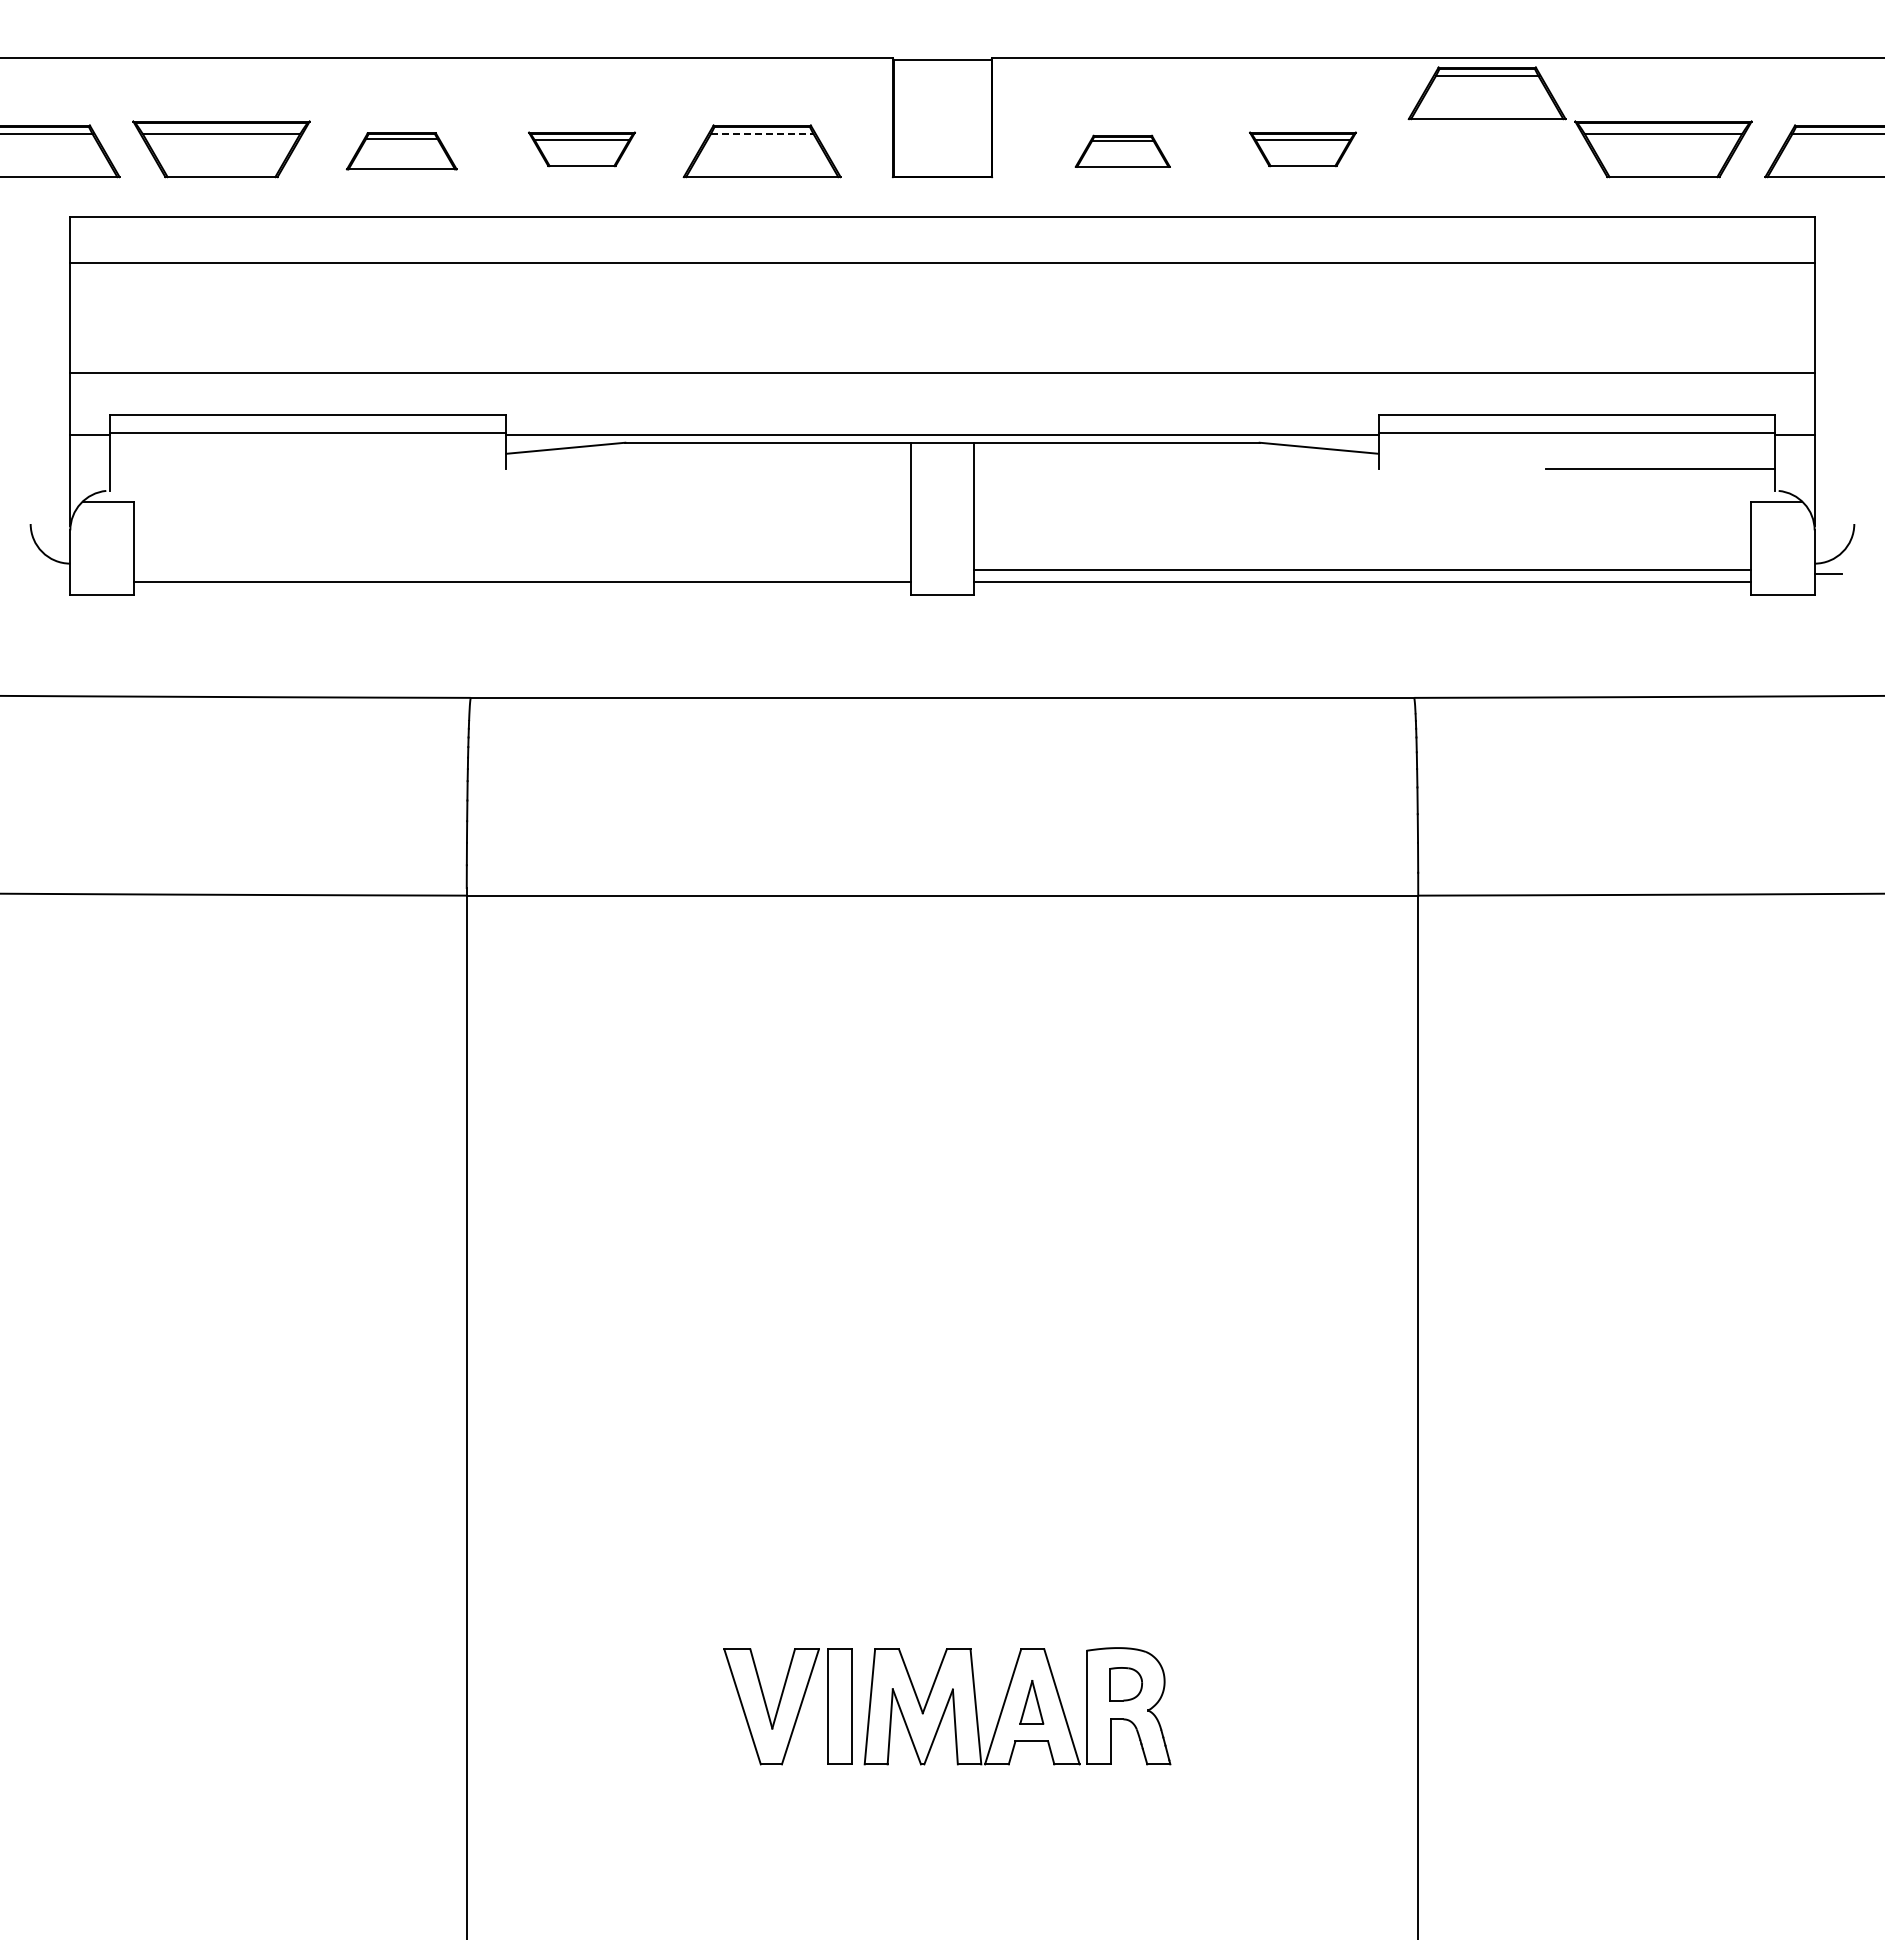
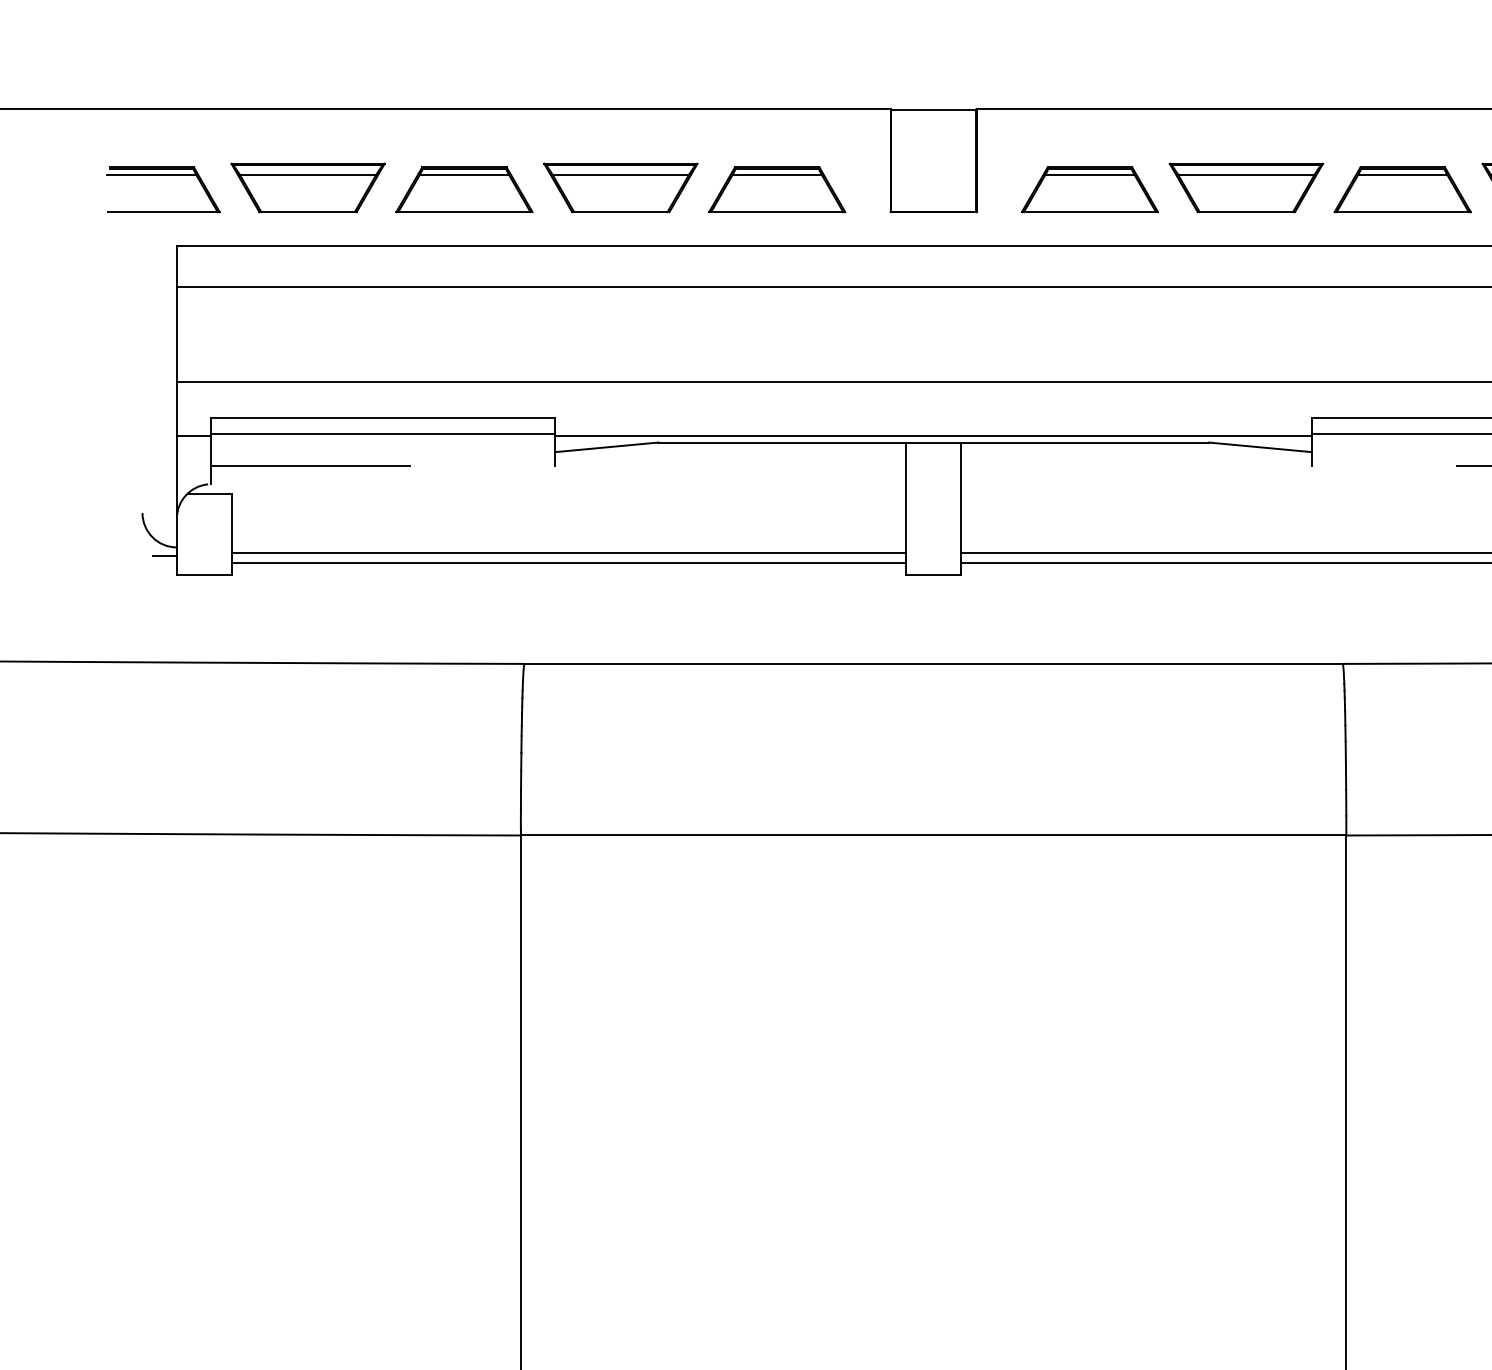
part: (1486, 93) -> (1402, 189), moved
line: (762, 134) -> (777, 175), dashed -> solid
part: (581, 149) -> (620, 188), size x1.67
part: (1302, 149) -> (1245, 188), size x1.67
part: (401, 151) -> (464, 189), size x1.43
part: (1122, 151) -> (1089, 189), size x1.67
line: (223, 469) -> (309, 465), added
line: (521, 569) -> (568, 552), added
line: (56, 573) -> (164, 555), added

